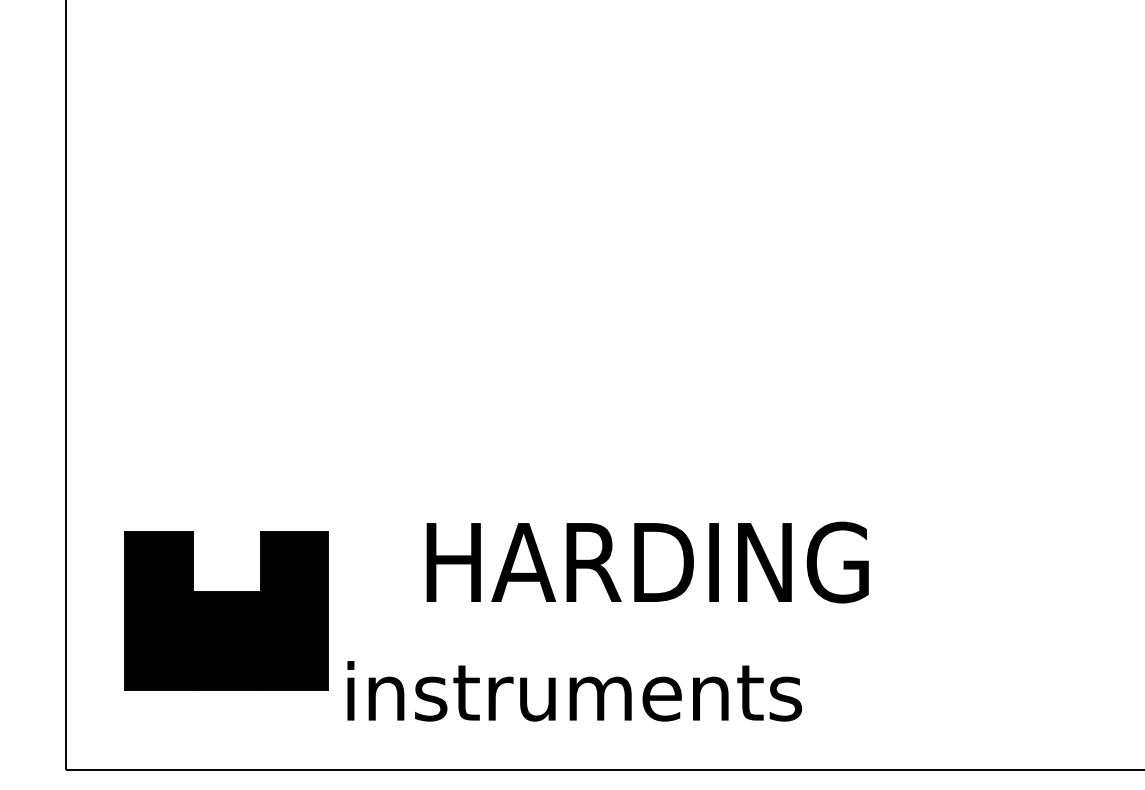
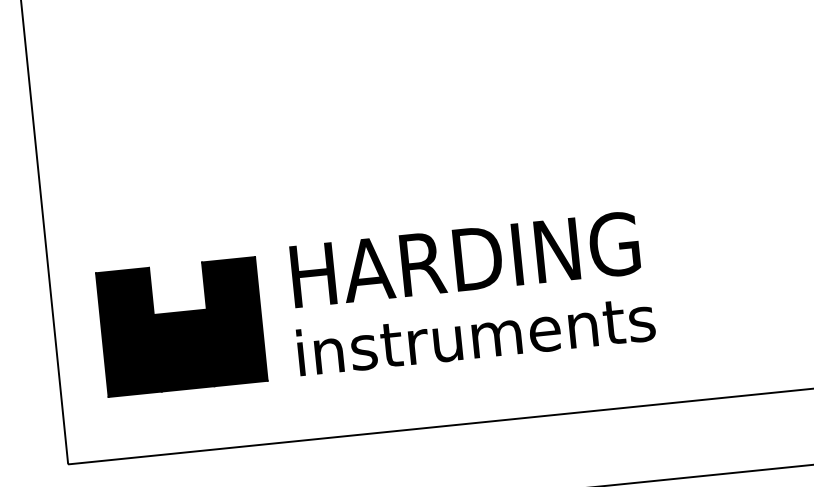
text: (647, 562) -> (465, 259), moved
text: (574, 691) -> (476, 335), moved

